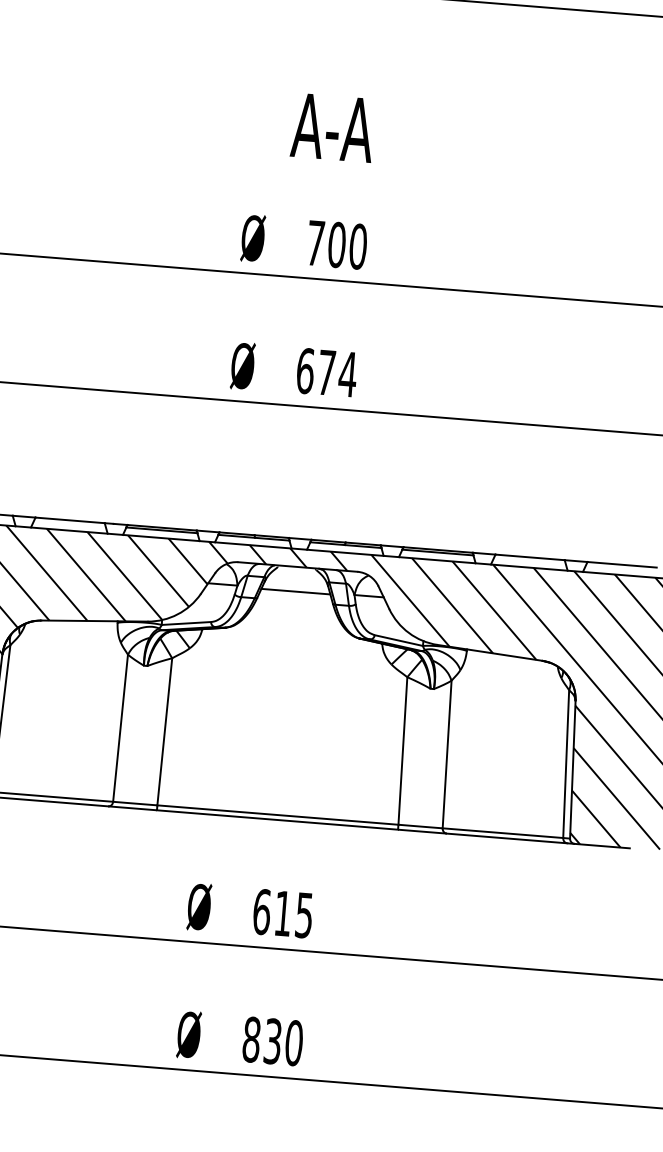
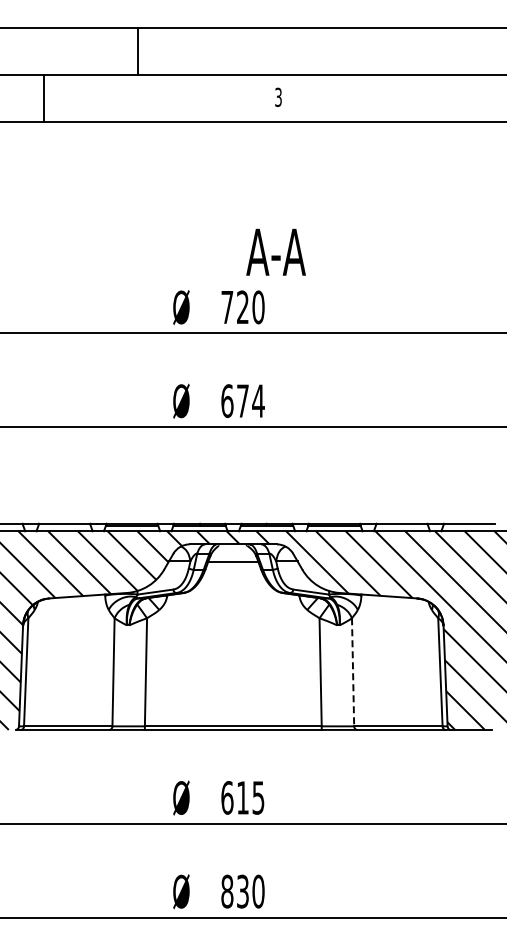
text: (332, 126) -> (275, 251), moved
text: (336, 245) -> (242, 307), 700 -> 720
line: (447, 754) -> (353, 672), solid -> dashed

